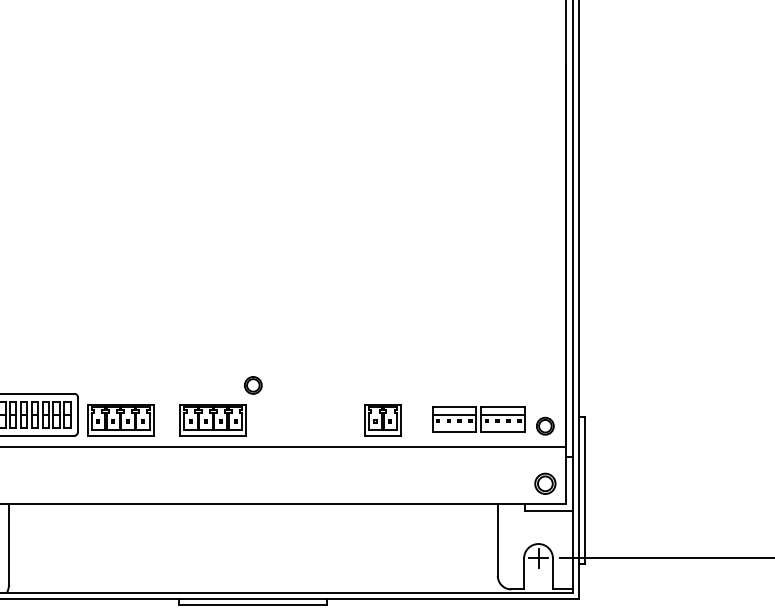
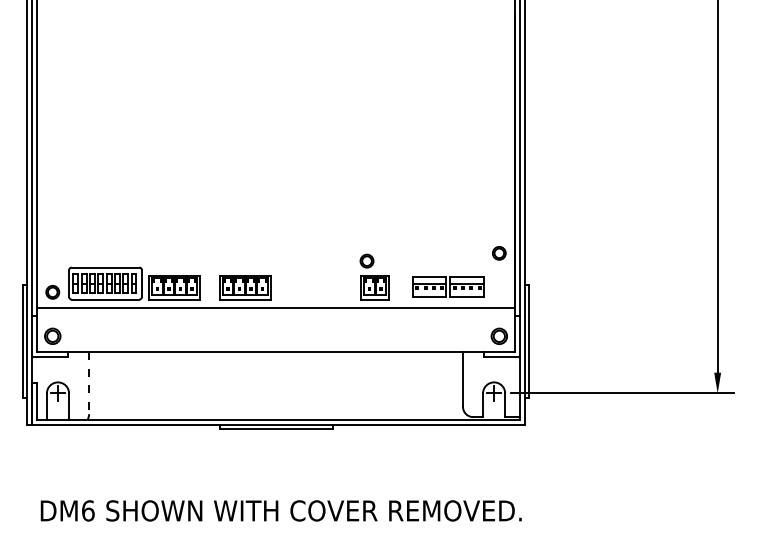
part: (252, 384) -> (366, 260), moved
circle: (545, 426) -> (499, 253), moved
line: (9, 545) -> (89, 383), solid -> dashed

